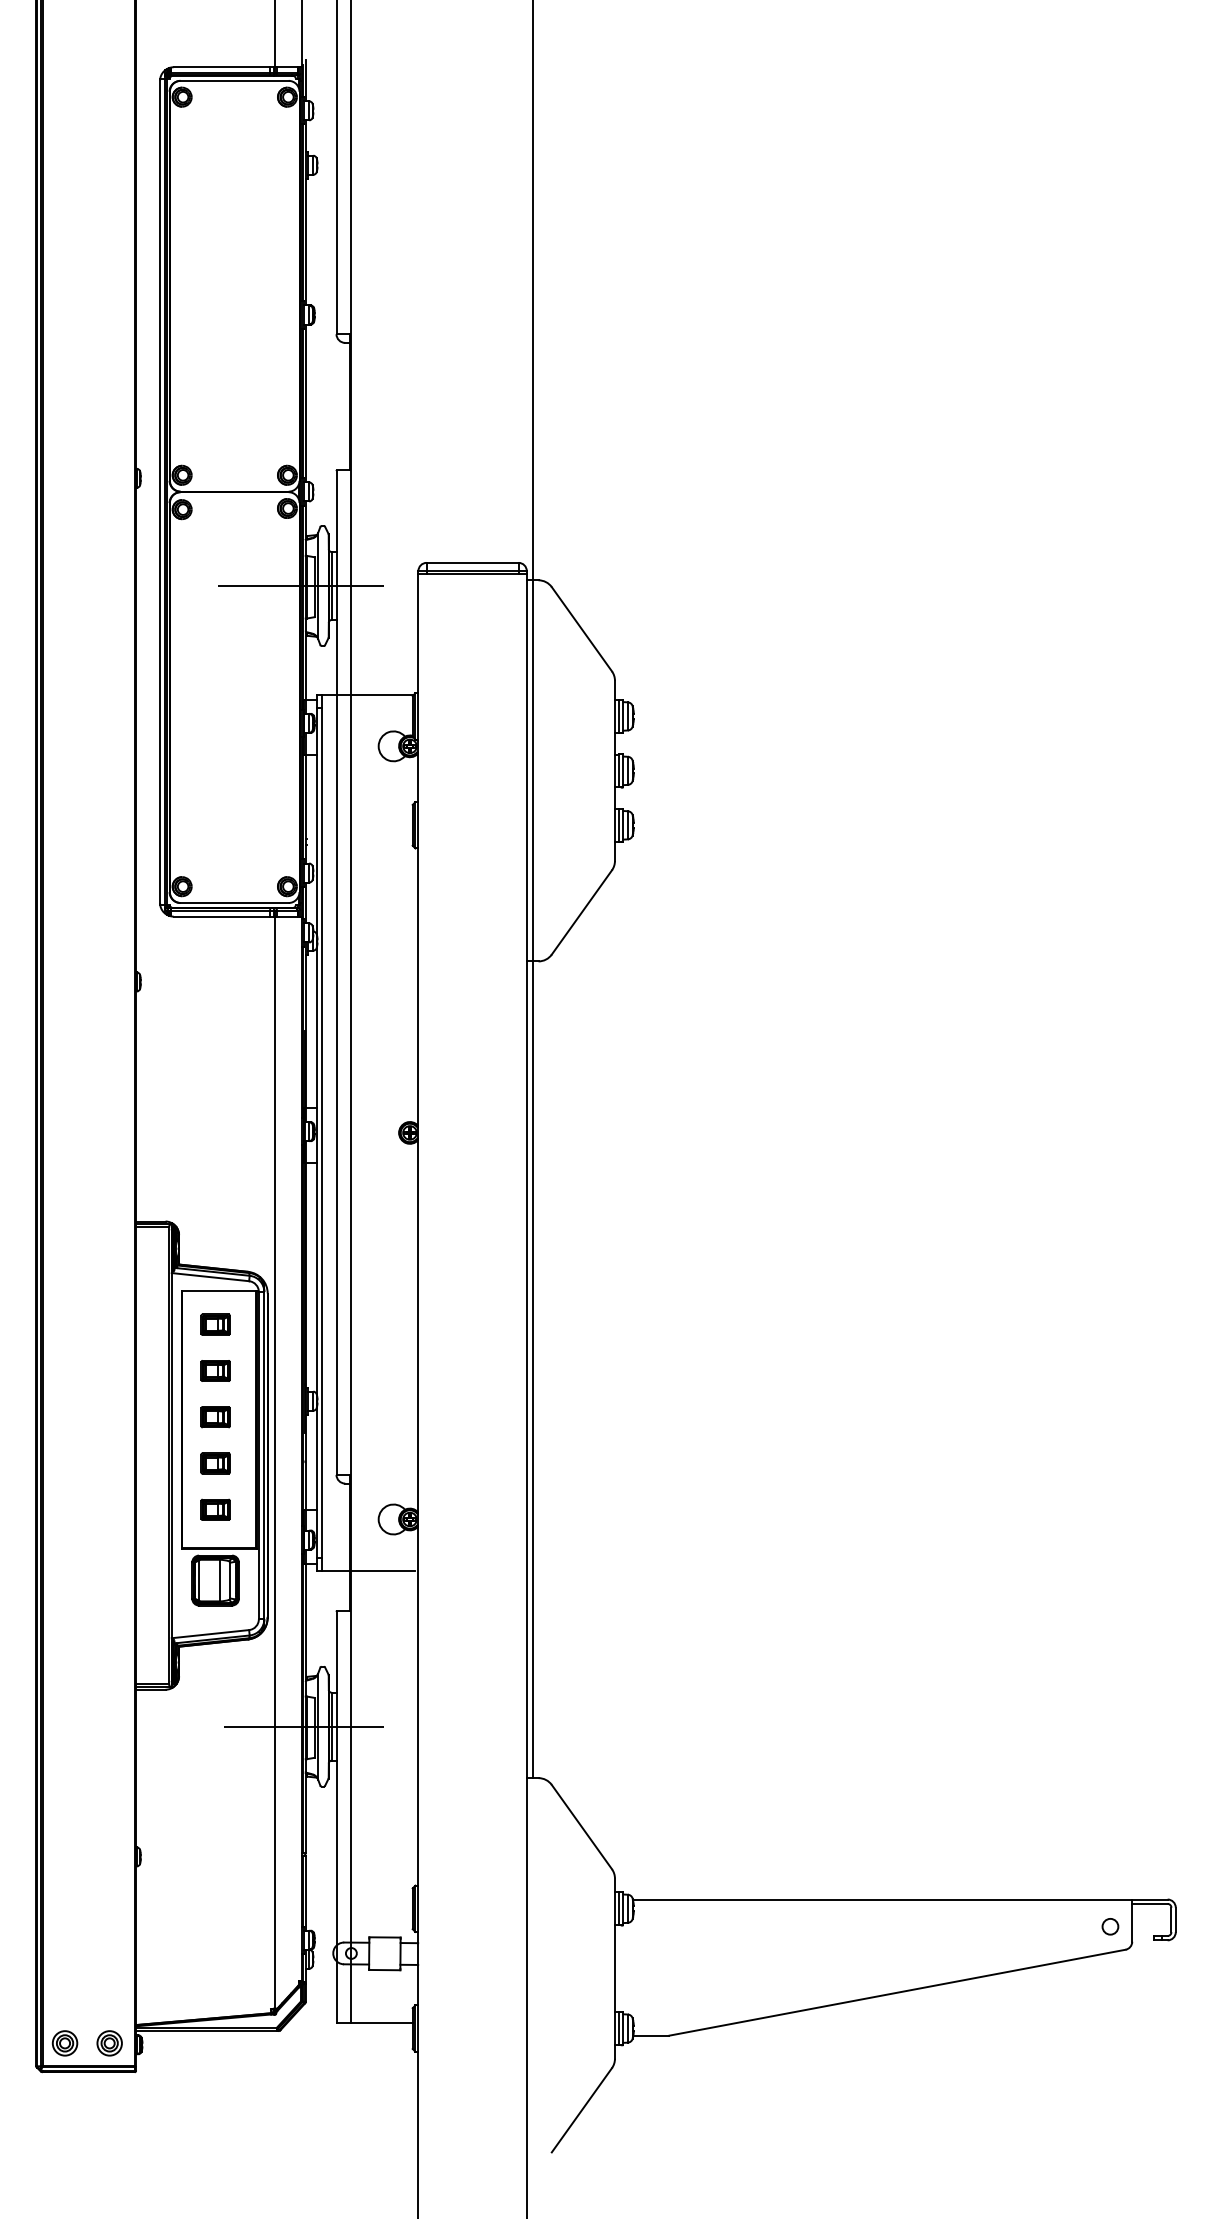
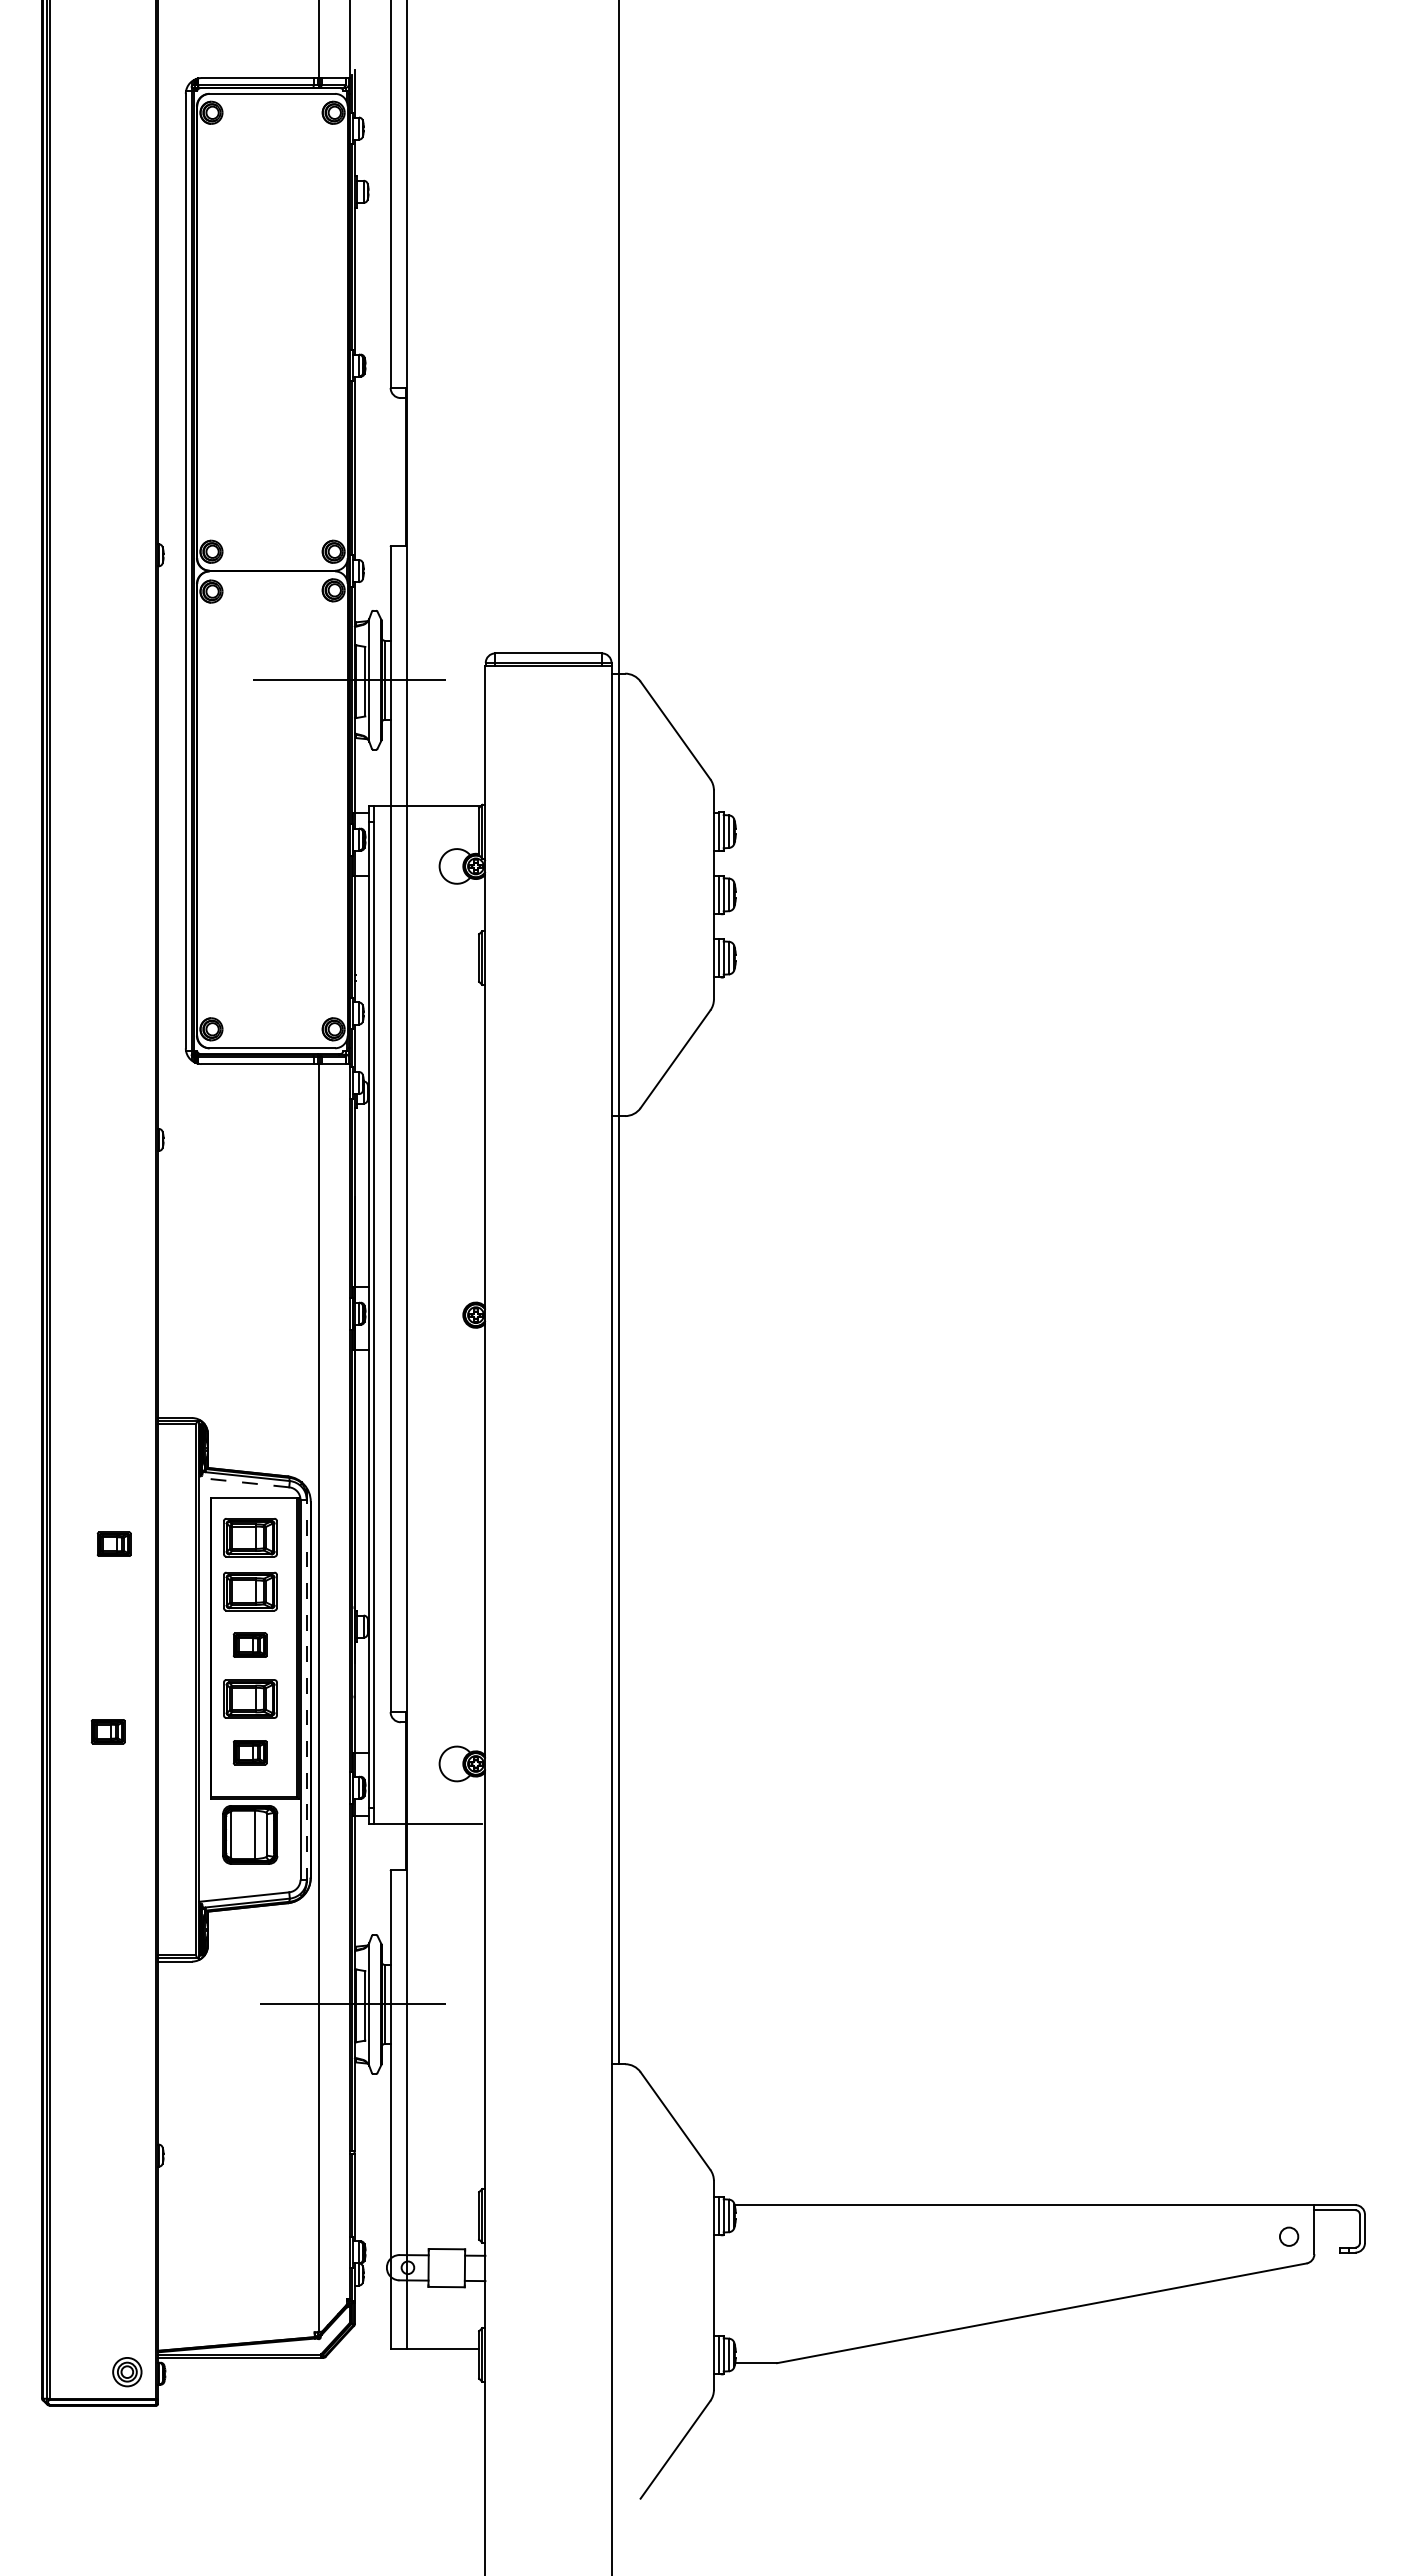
line: (209, 1277) -> (243, 1482), solid -> dashed
part: (214, 1324) -> (249, 1537), size x1.6
part: (97, 1329) -> (113, 1543), added
part: (214, 1370) -> (249, 1591), size x1.6
line: (264, 1455) -> (306, 1689), solid -> dashed
part: (214, 1463) -> (249, 1698), size x1.6
part: (92, 1491) -> (107, 1731), added
part: (65, 2043) -> (75, 2372), removed

